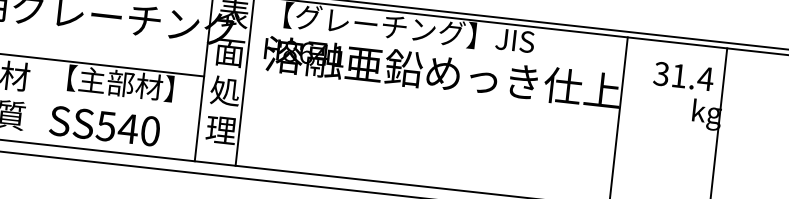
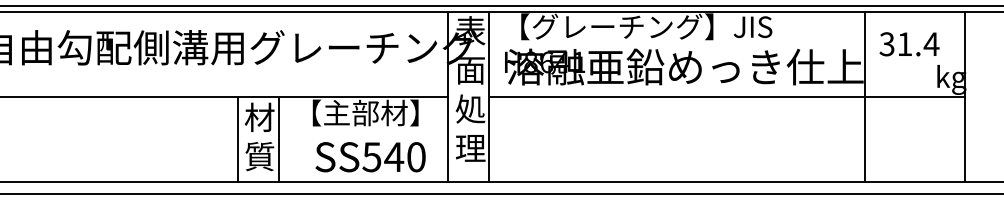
text: (683, 76) -> (909, 44), moved
line: (32, 100) -> (279, 139), added
line: (481, 106) -> (726, 96), added
text: (104, 126) -> (370, 157), moved

